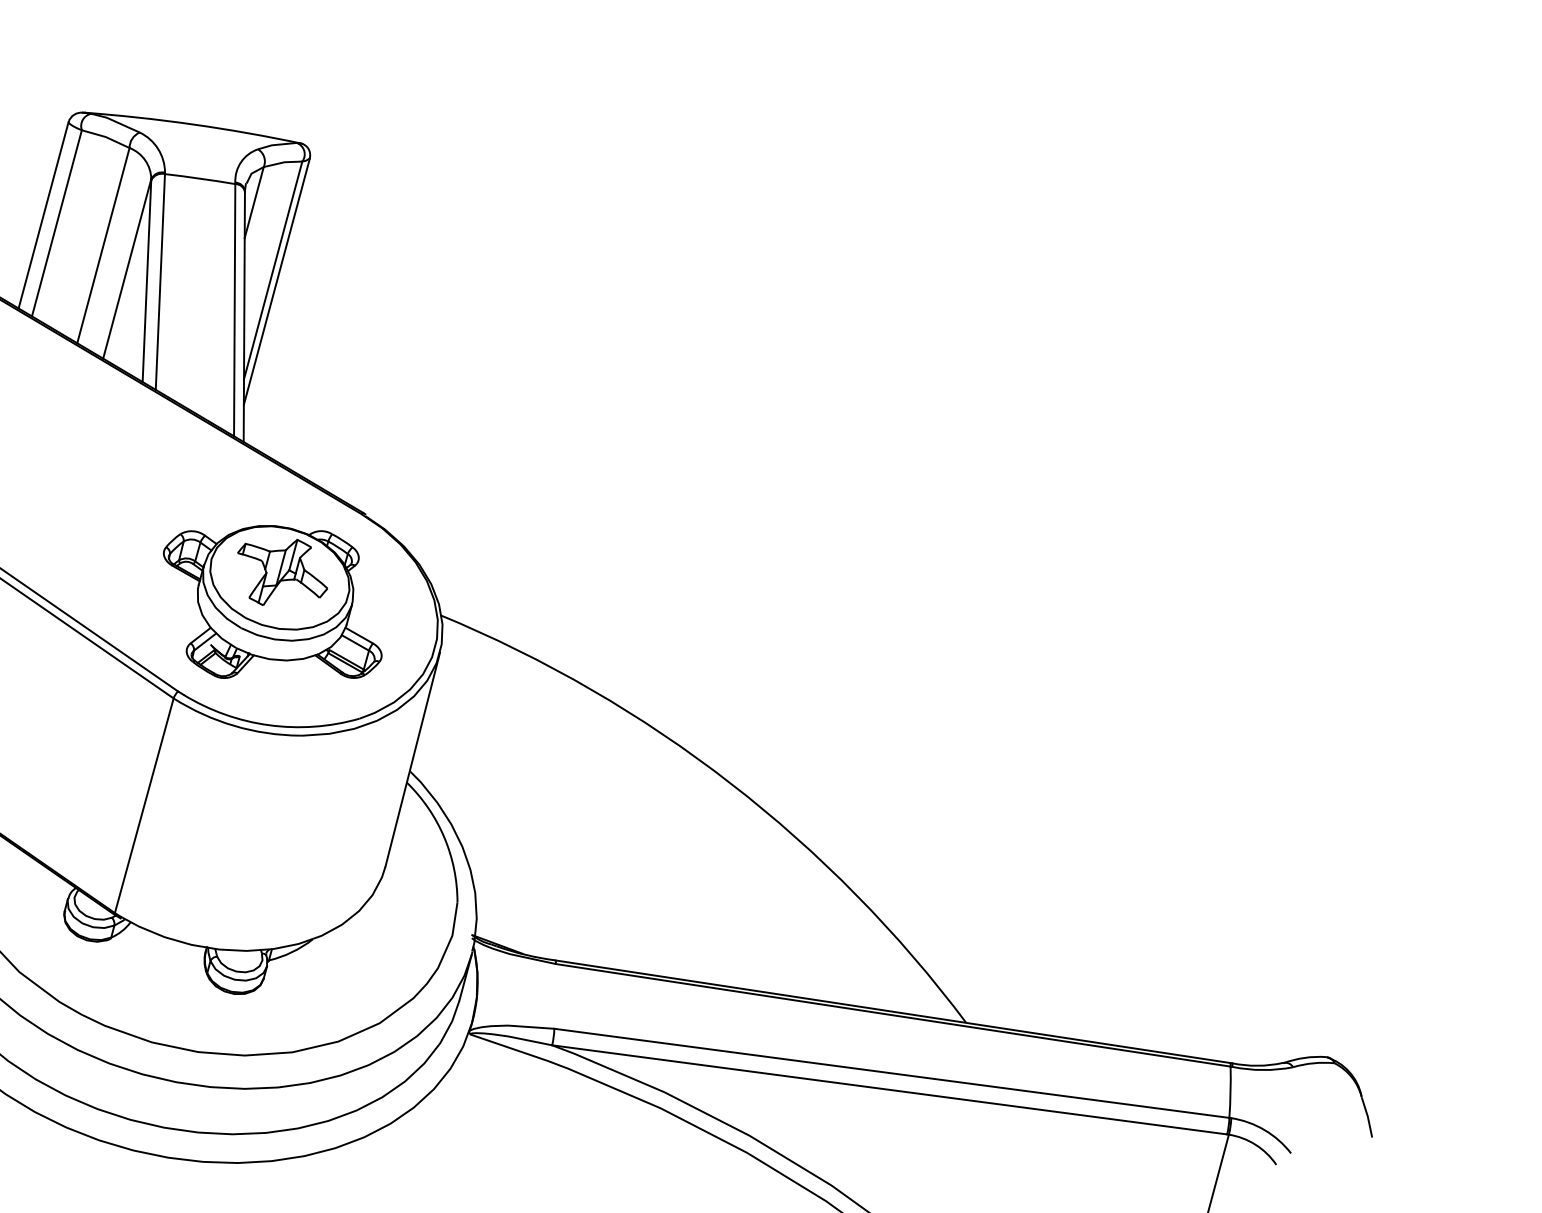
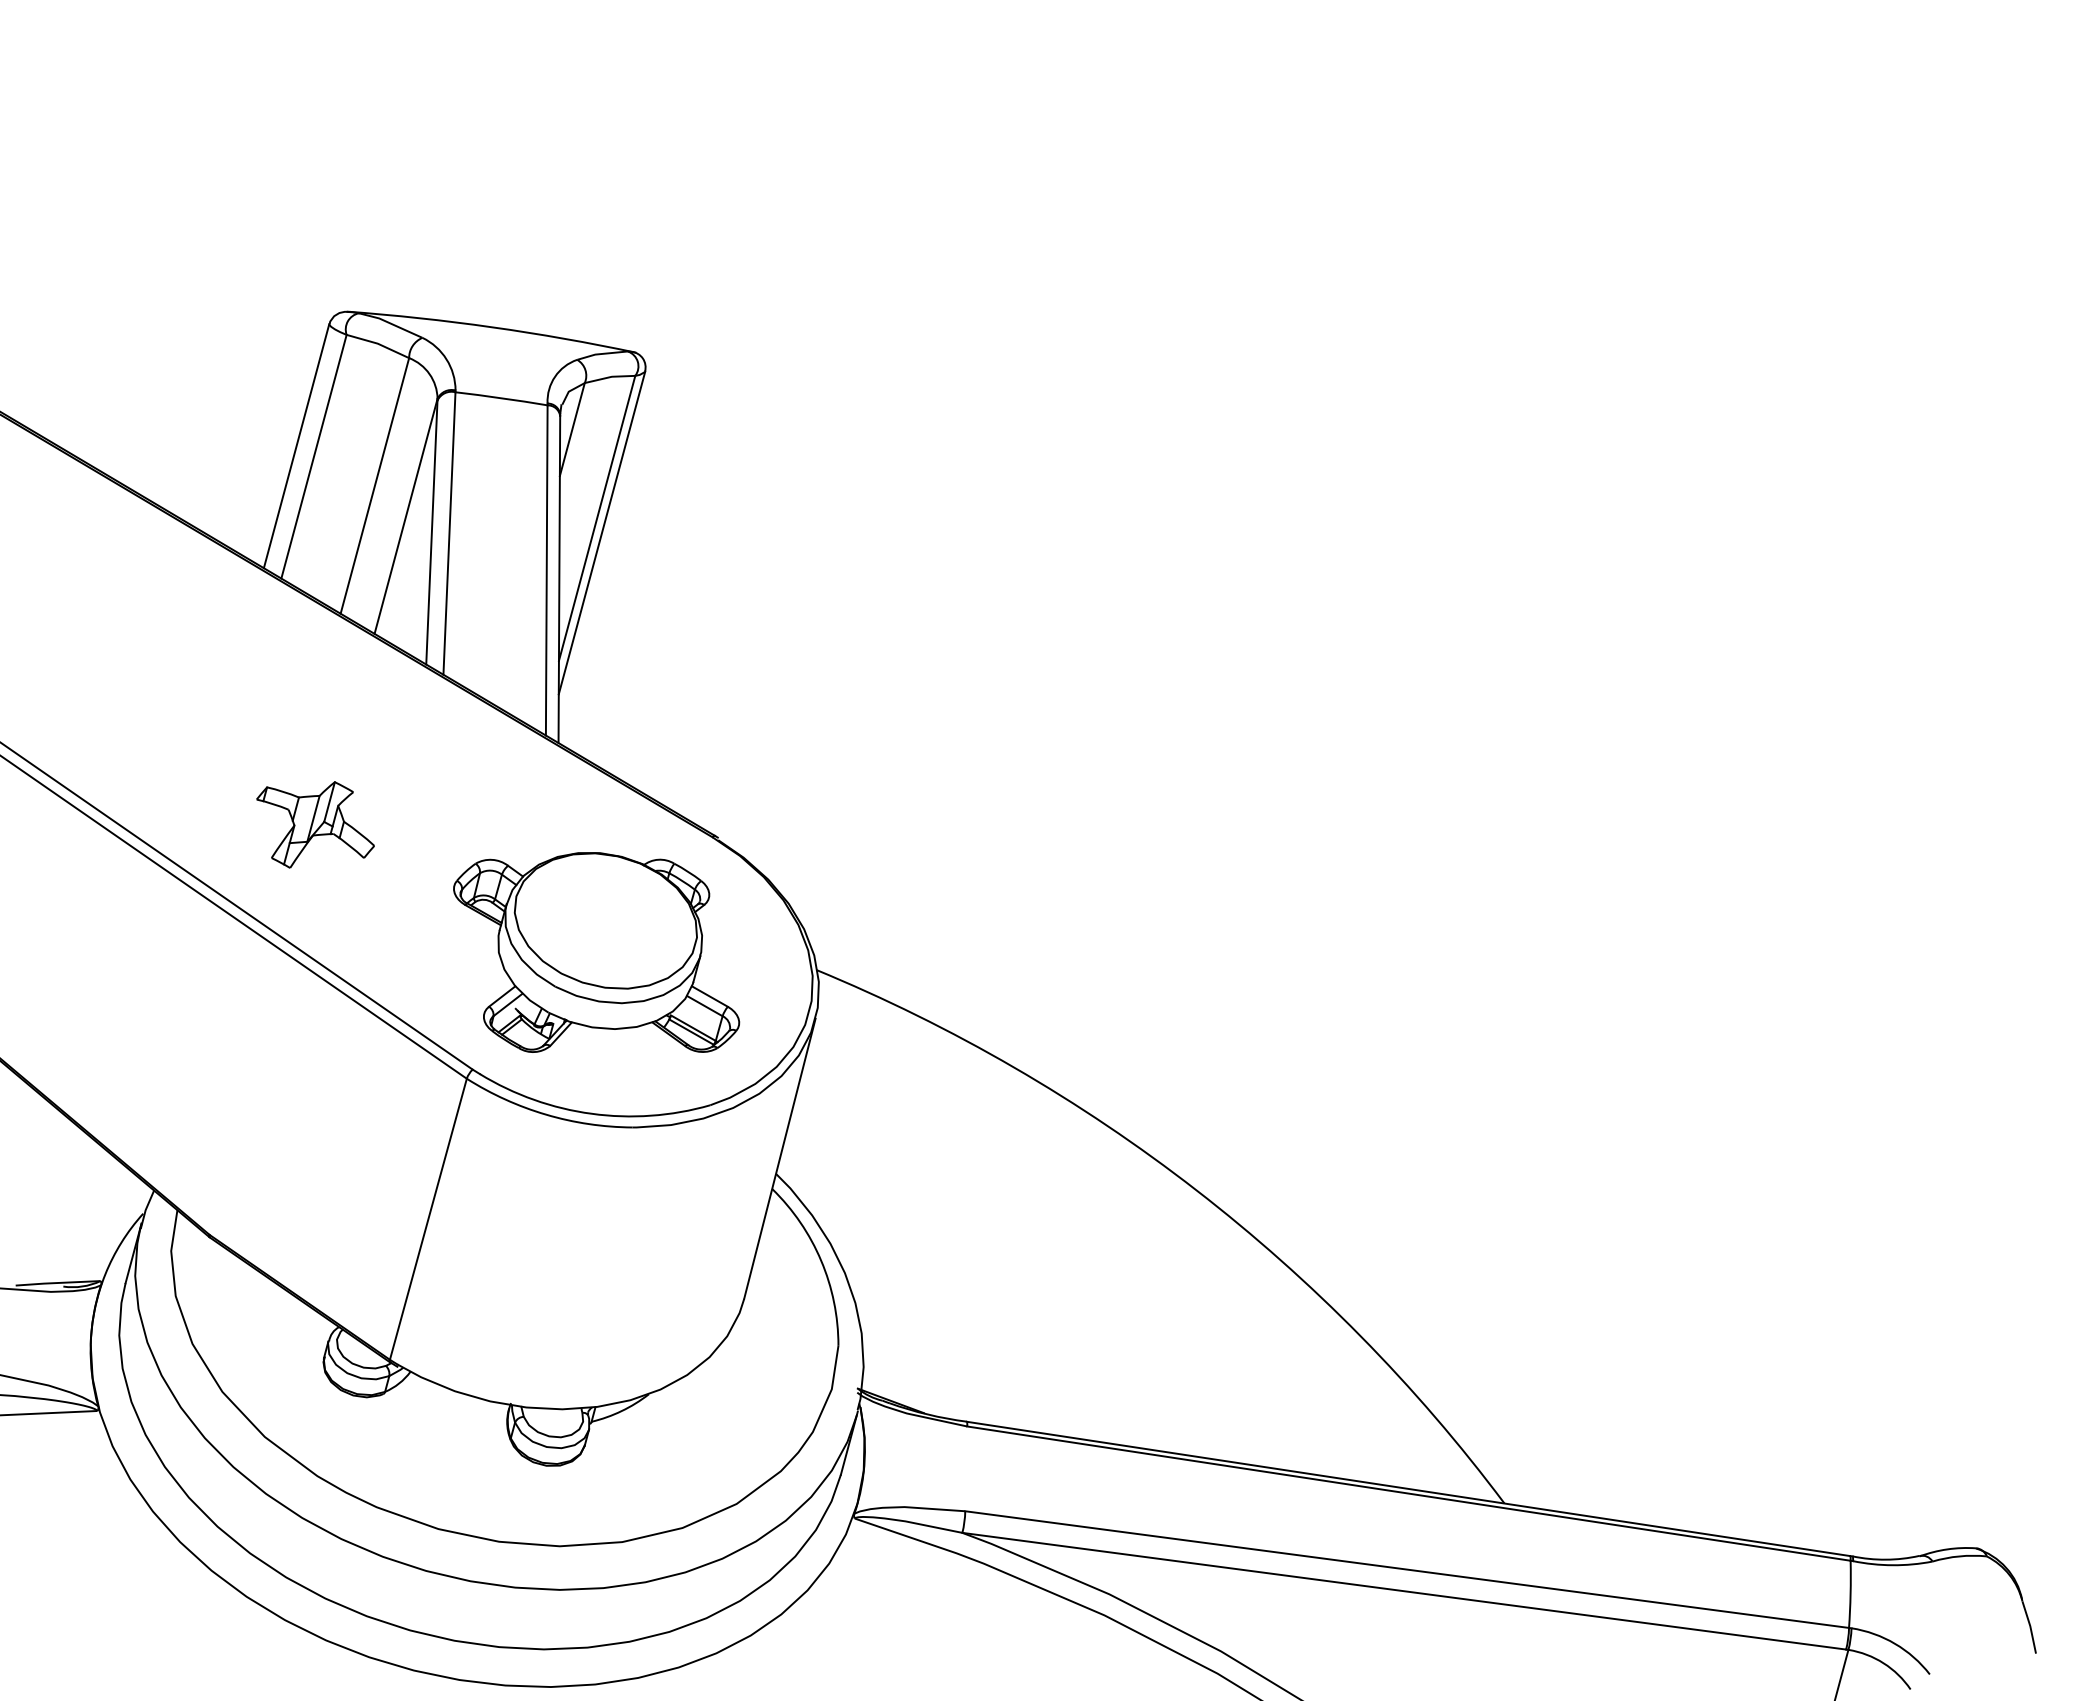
part: (282, 572) -> (315, 824), moved

